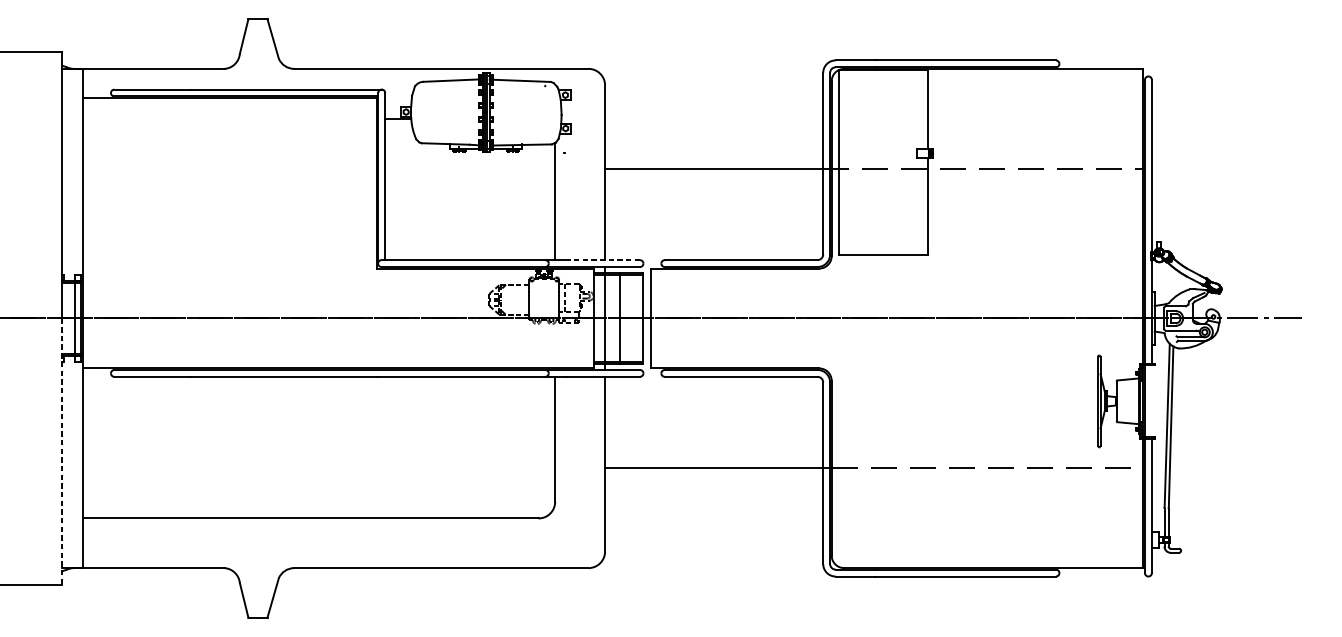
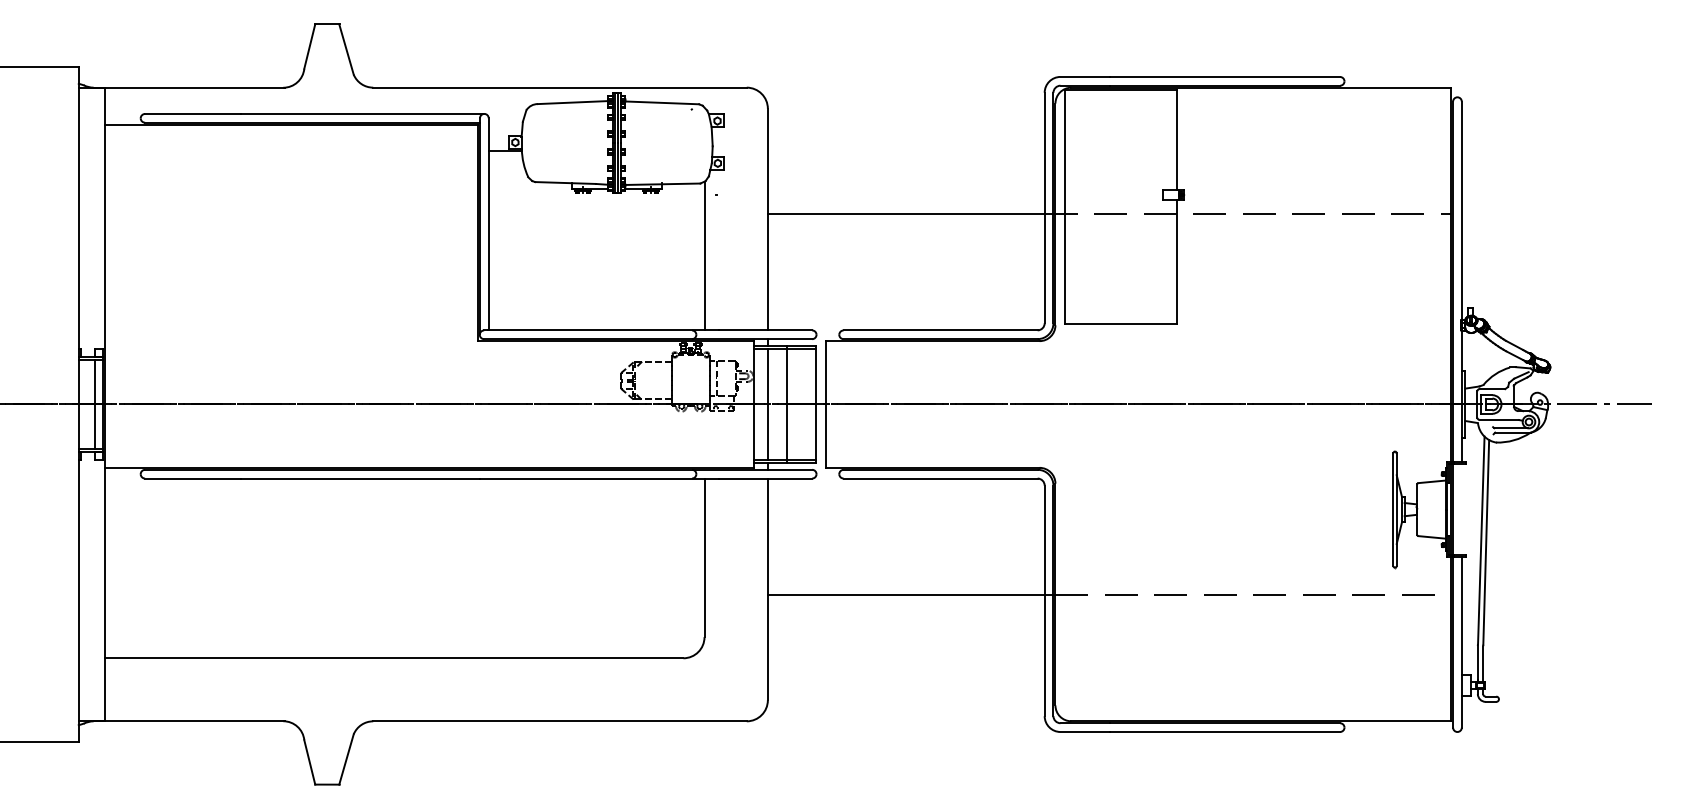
line: (603, 260) -> (765, 330), dashed -> solid
line: (61, 451) -> (78, 573), dashed -> solid

